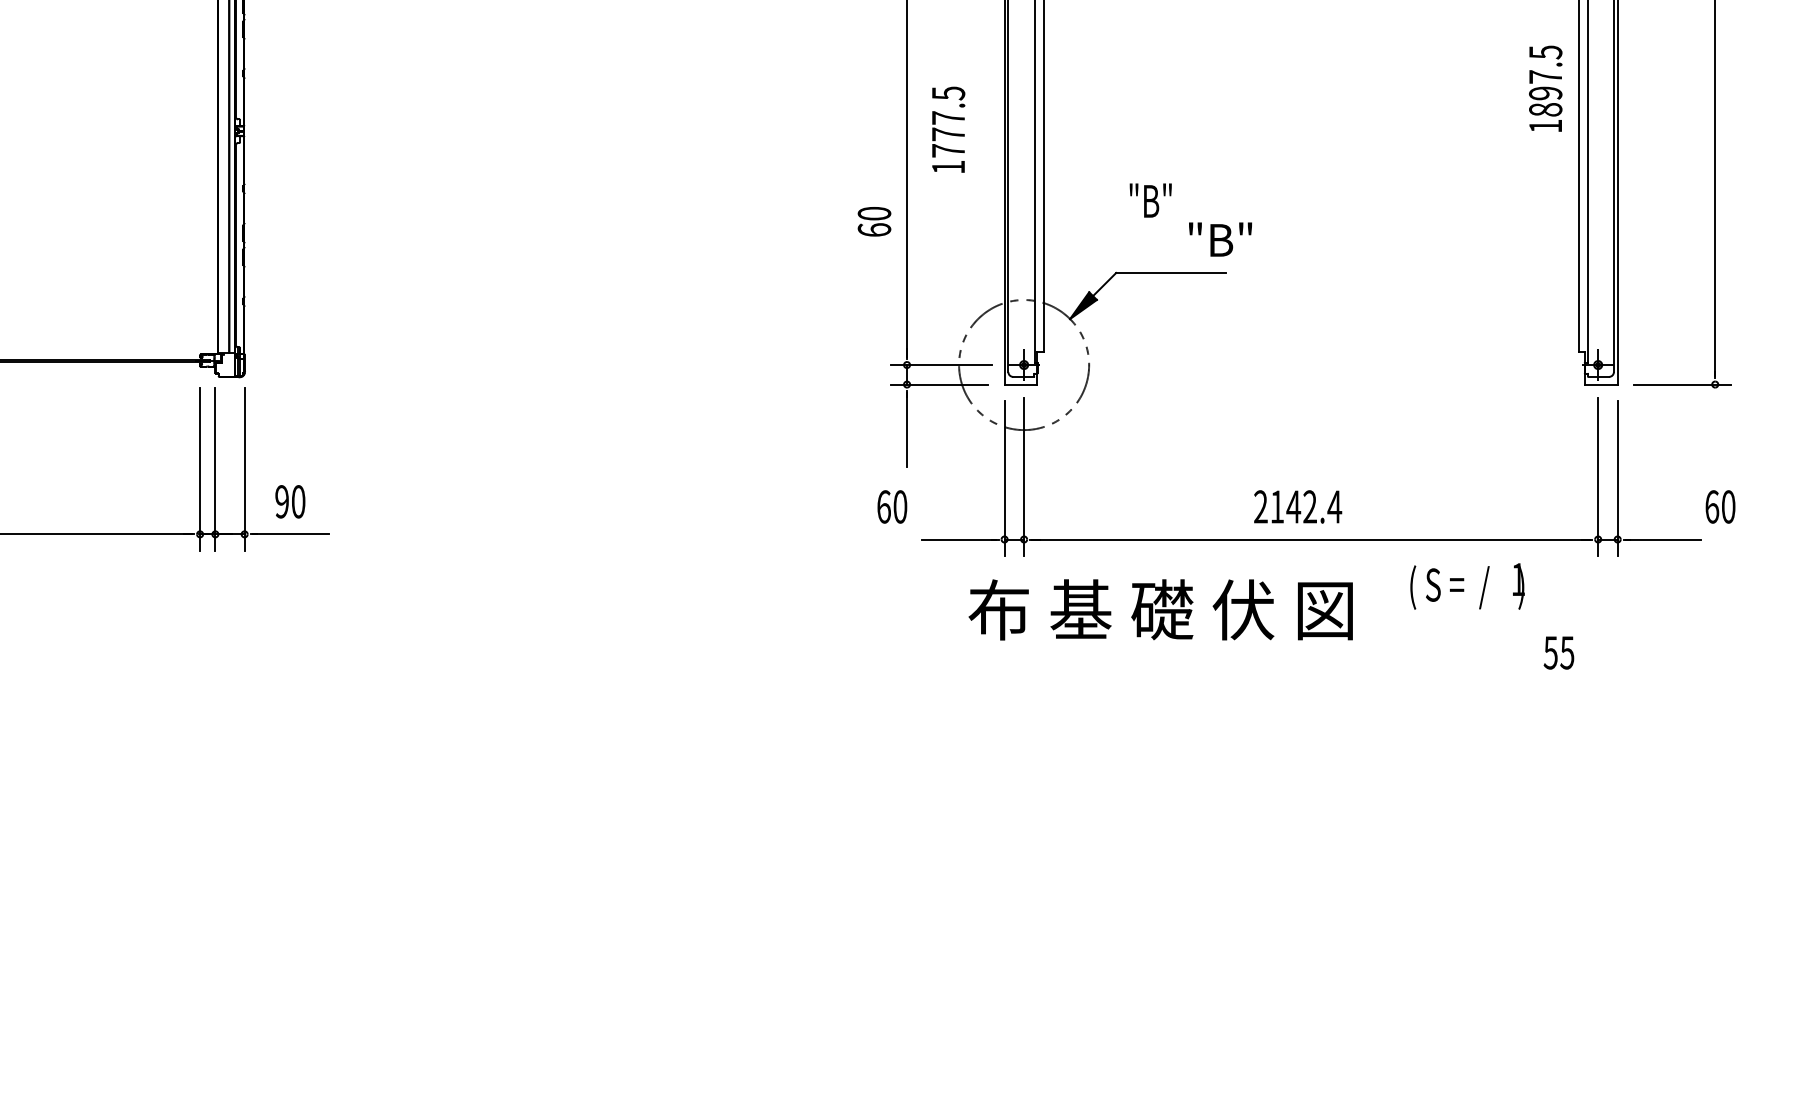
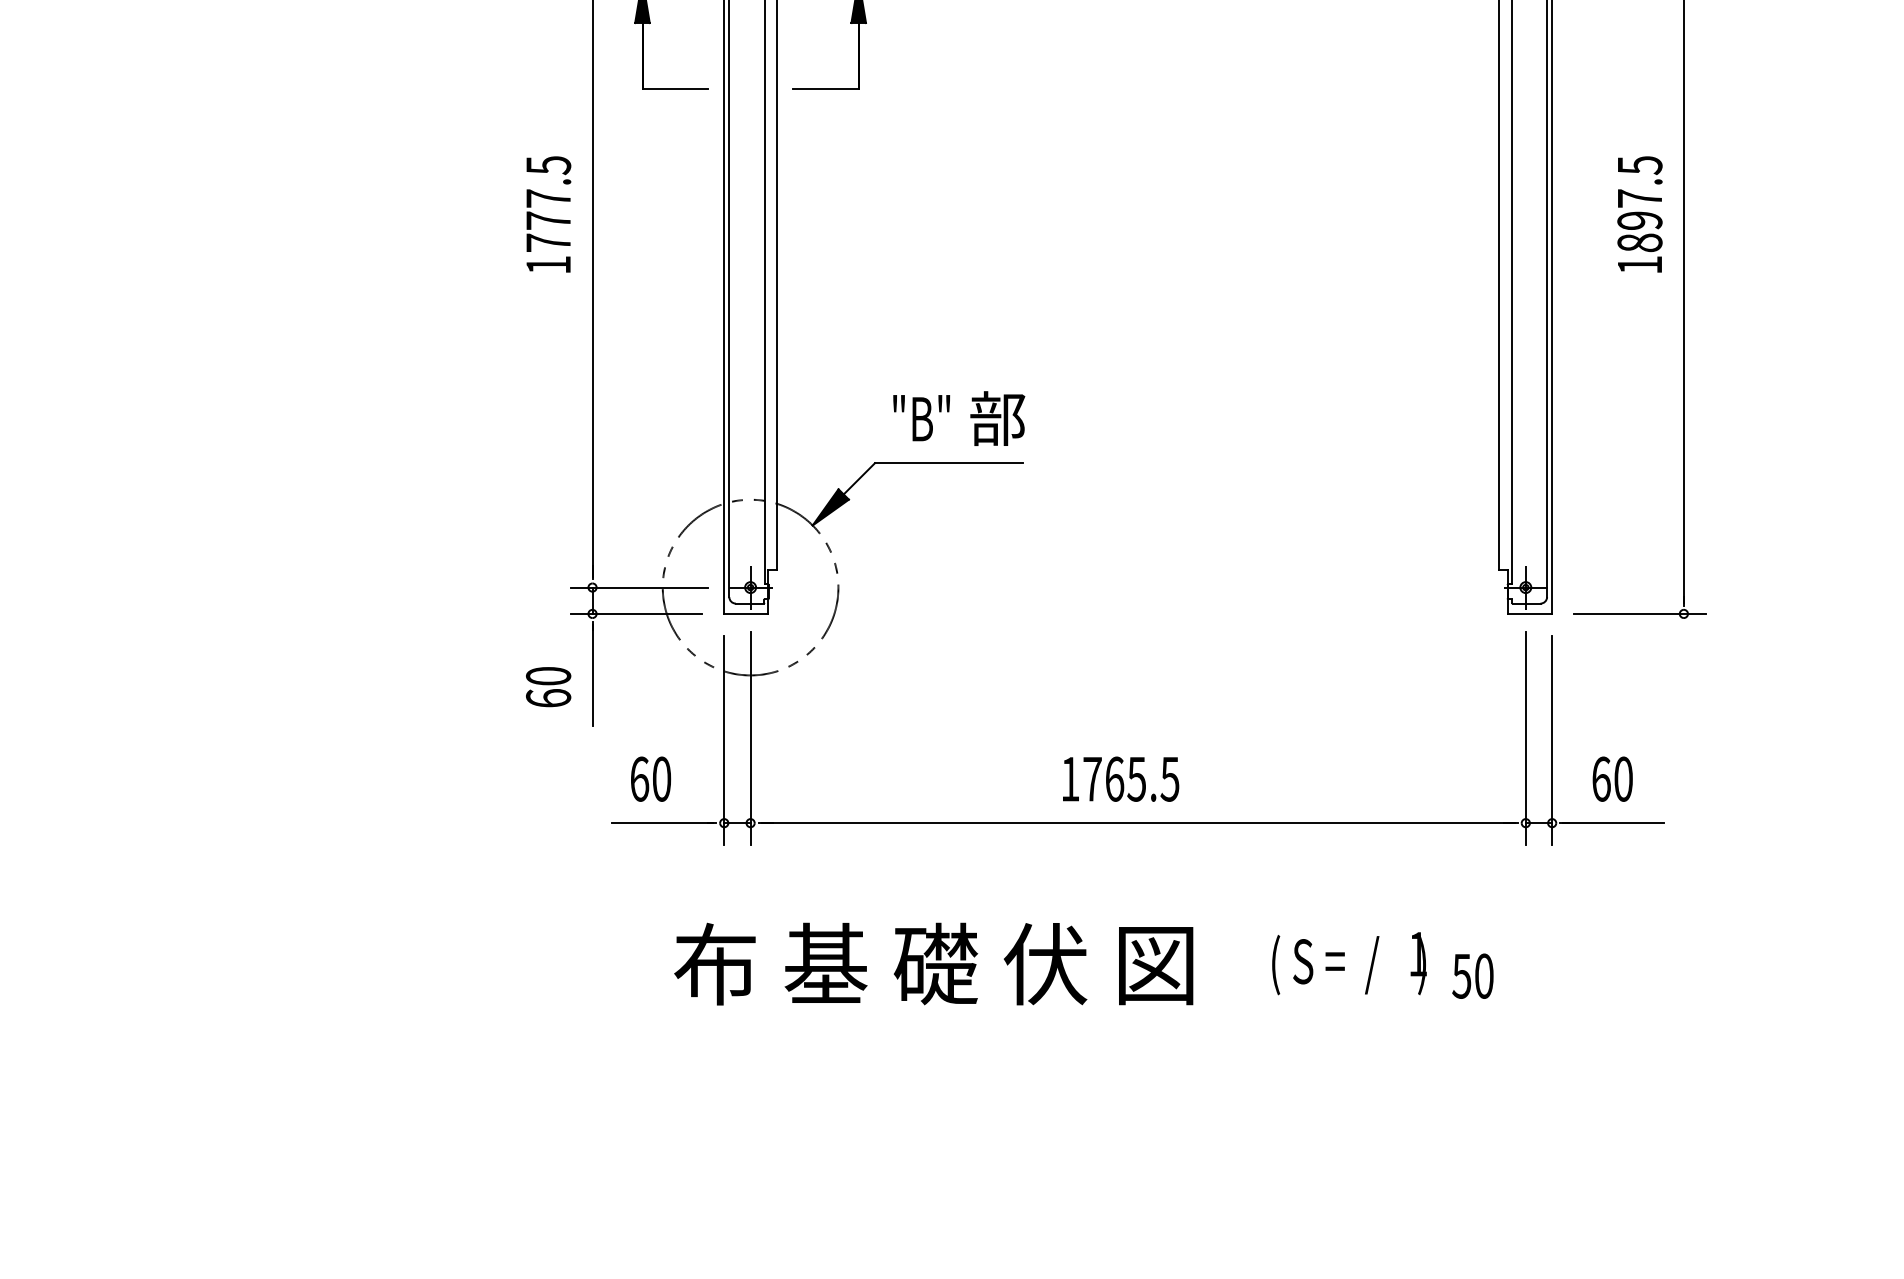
text: (1545, 88) -> (1639, 214), moved
text: (948, 129) -> (548, 214), moved
text: (1150, 200) -> (921, 418), moved
text: (874, 221) -> (548, 686), moved
text: (1219, 239) -> (1014, 418), "B" -> 部
text: (892, 506) -> (651, 778), moved
text: (1298, 506) -> (1121, 778), 2142.4 -> 1765.5
text: (1720, 506) -> (1612, 778), moved
text: (1467, 586) -> (1349, 963), moved
text: (1160, 609) -> (933, 963), moved
text: (1567, 652) -> (1484, 975), 55 -> 50

